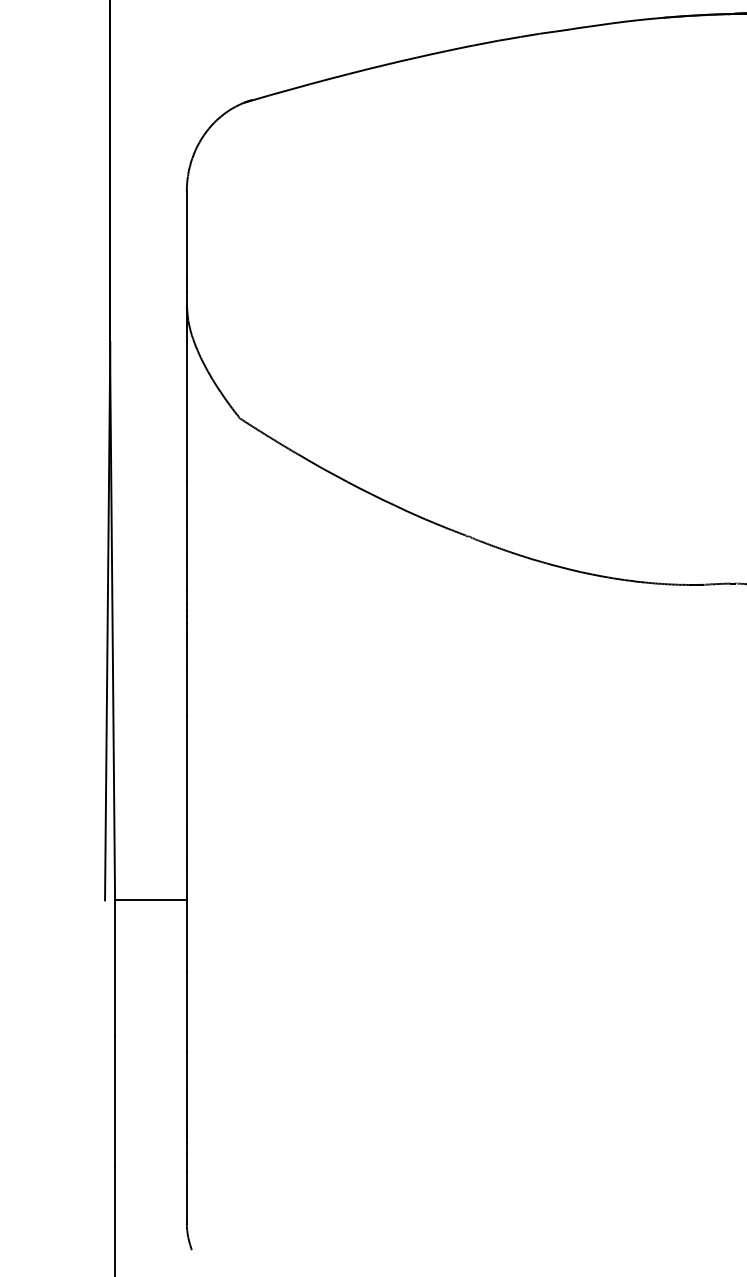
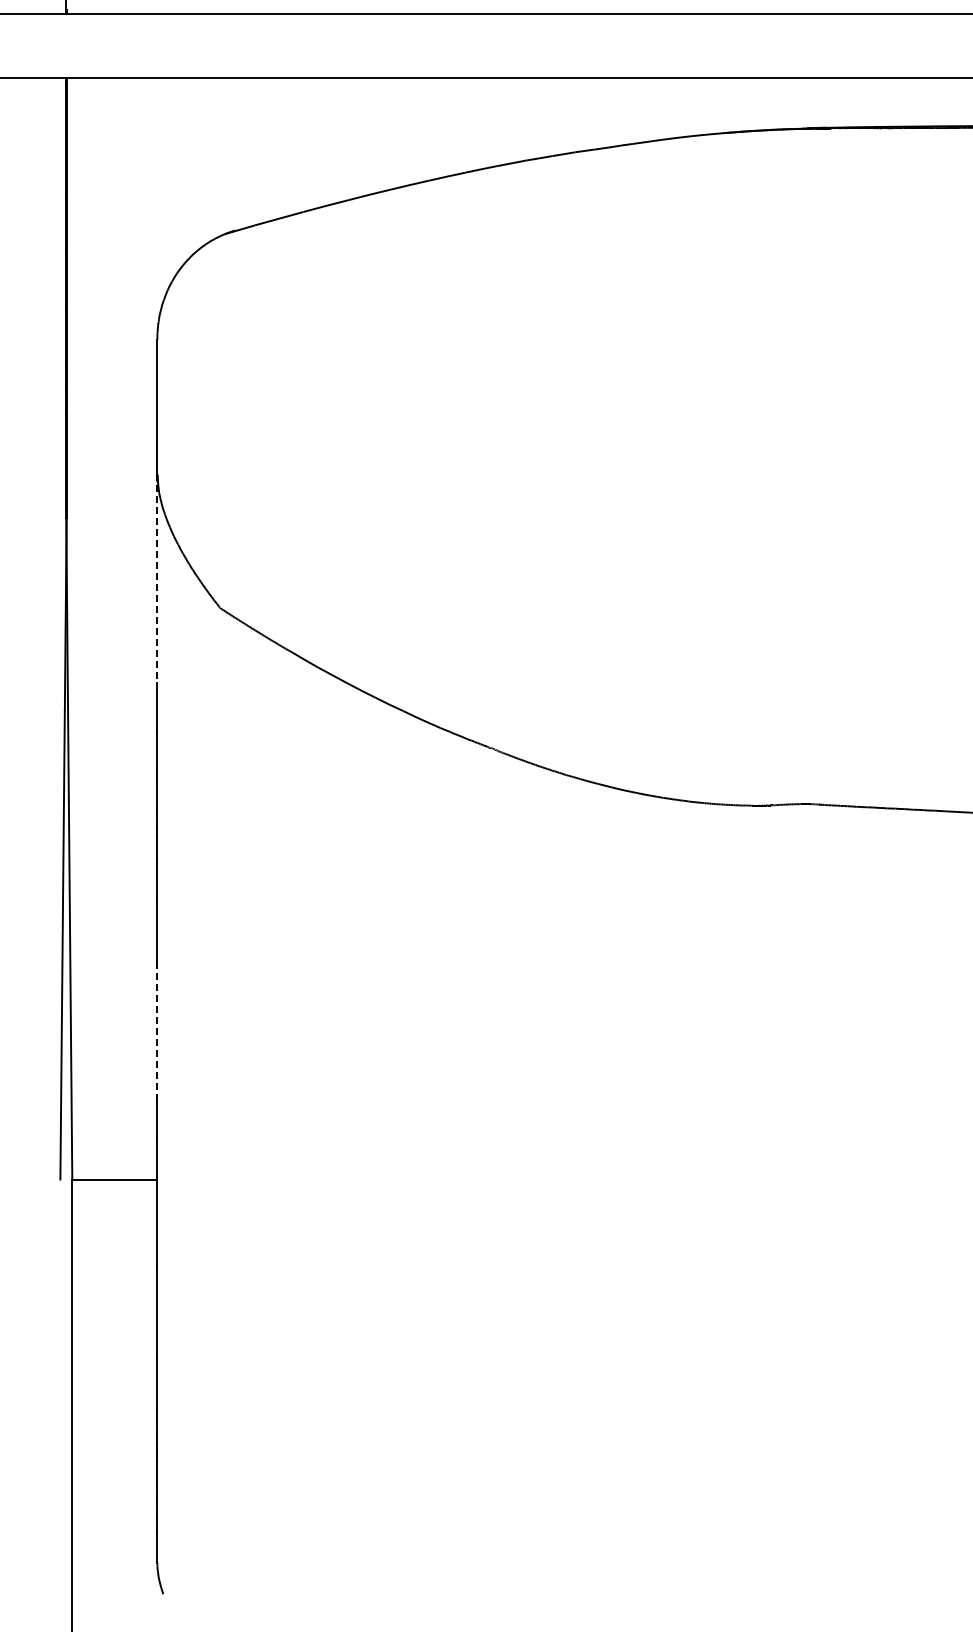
line: (186, 393) -> (157, 578), solid -> dashed
line: (186, 774) -> (157, 1030), solid -> dashed

